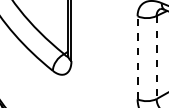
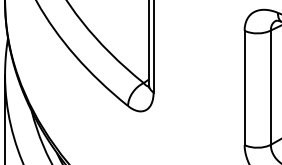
line: (137, 57) -> (244, 87), dashed -> solid
line: (156, 58) -> (270, 88), dashed -> solid

